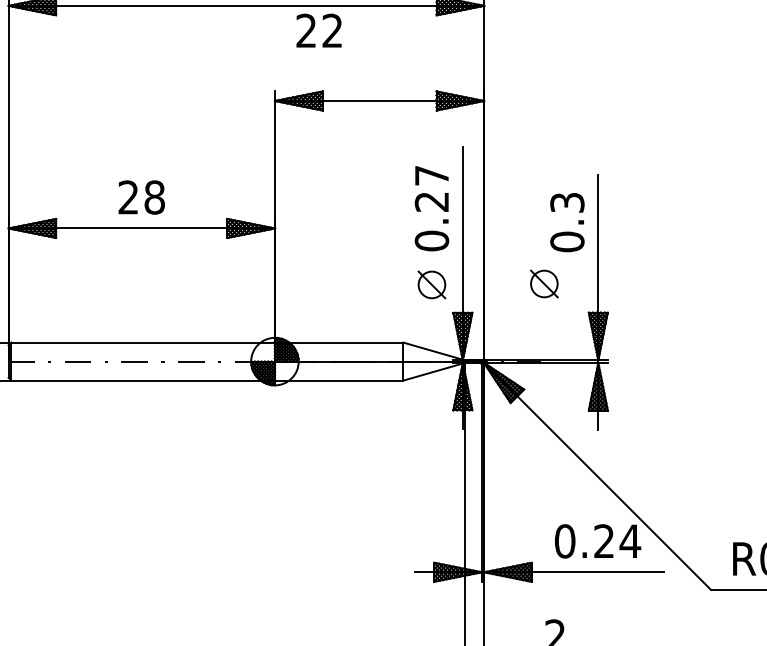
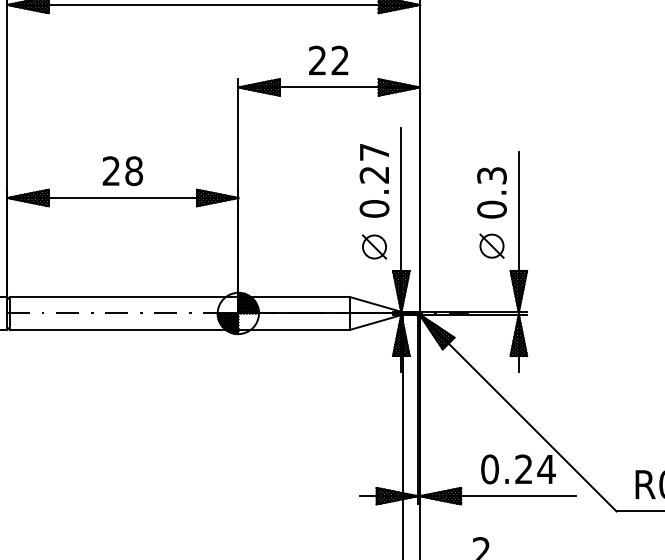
text: (318, 29) -> (328, 59), moved
part: (543, 283) -> (491, 245), moved

